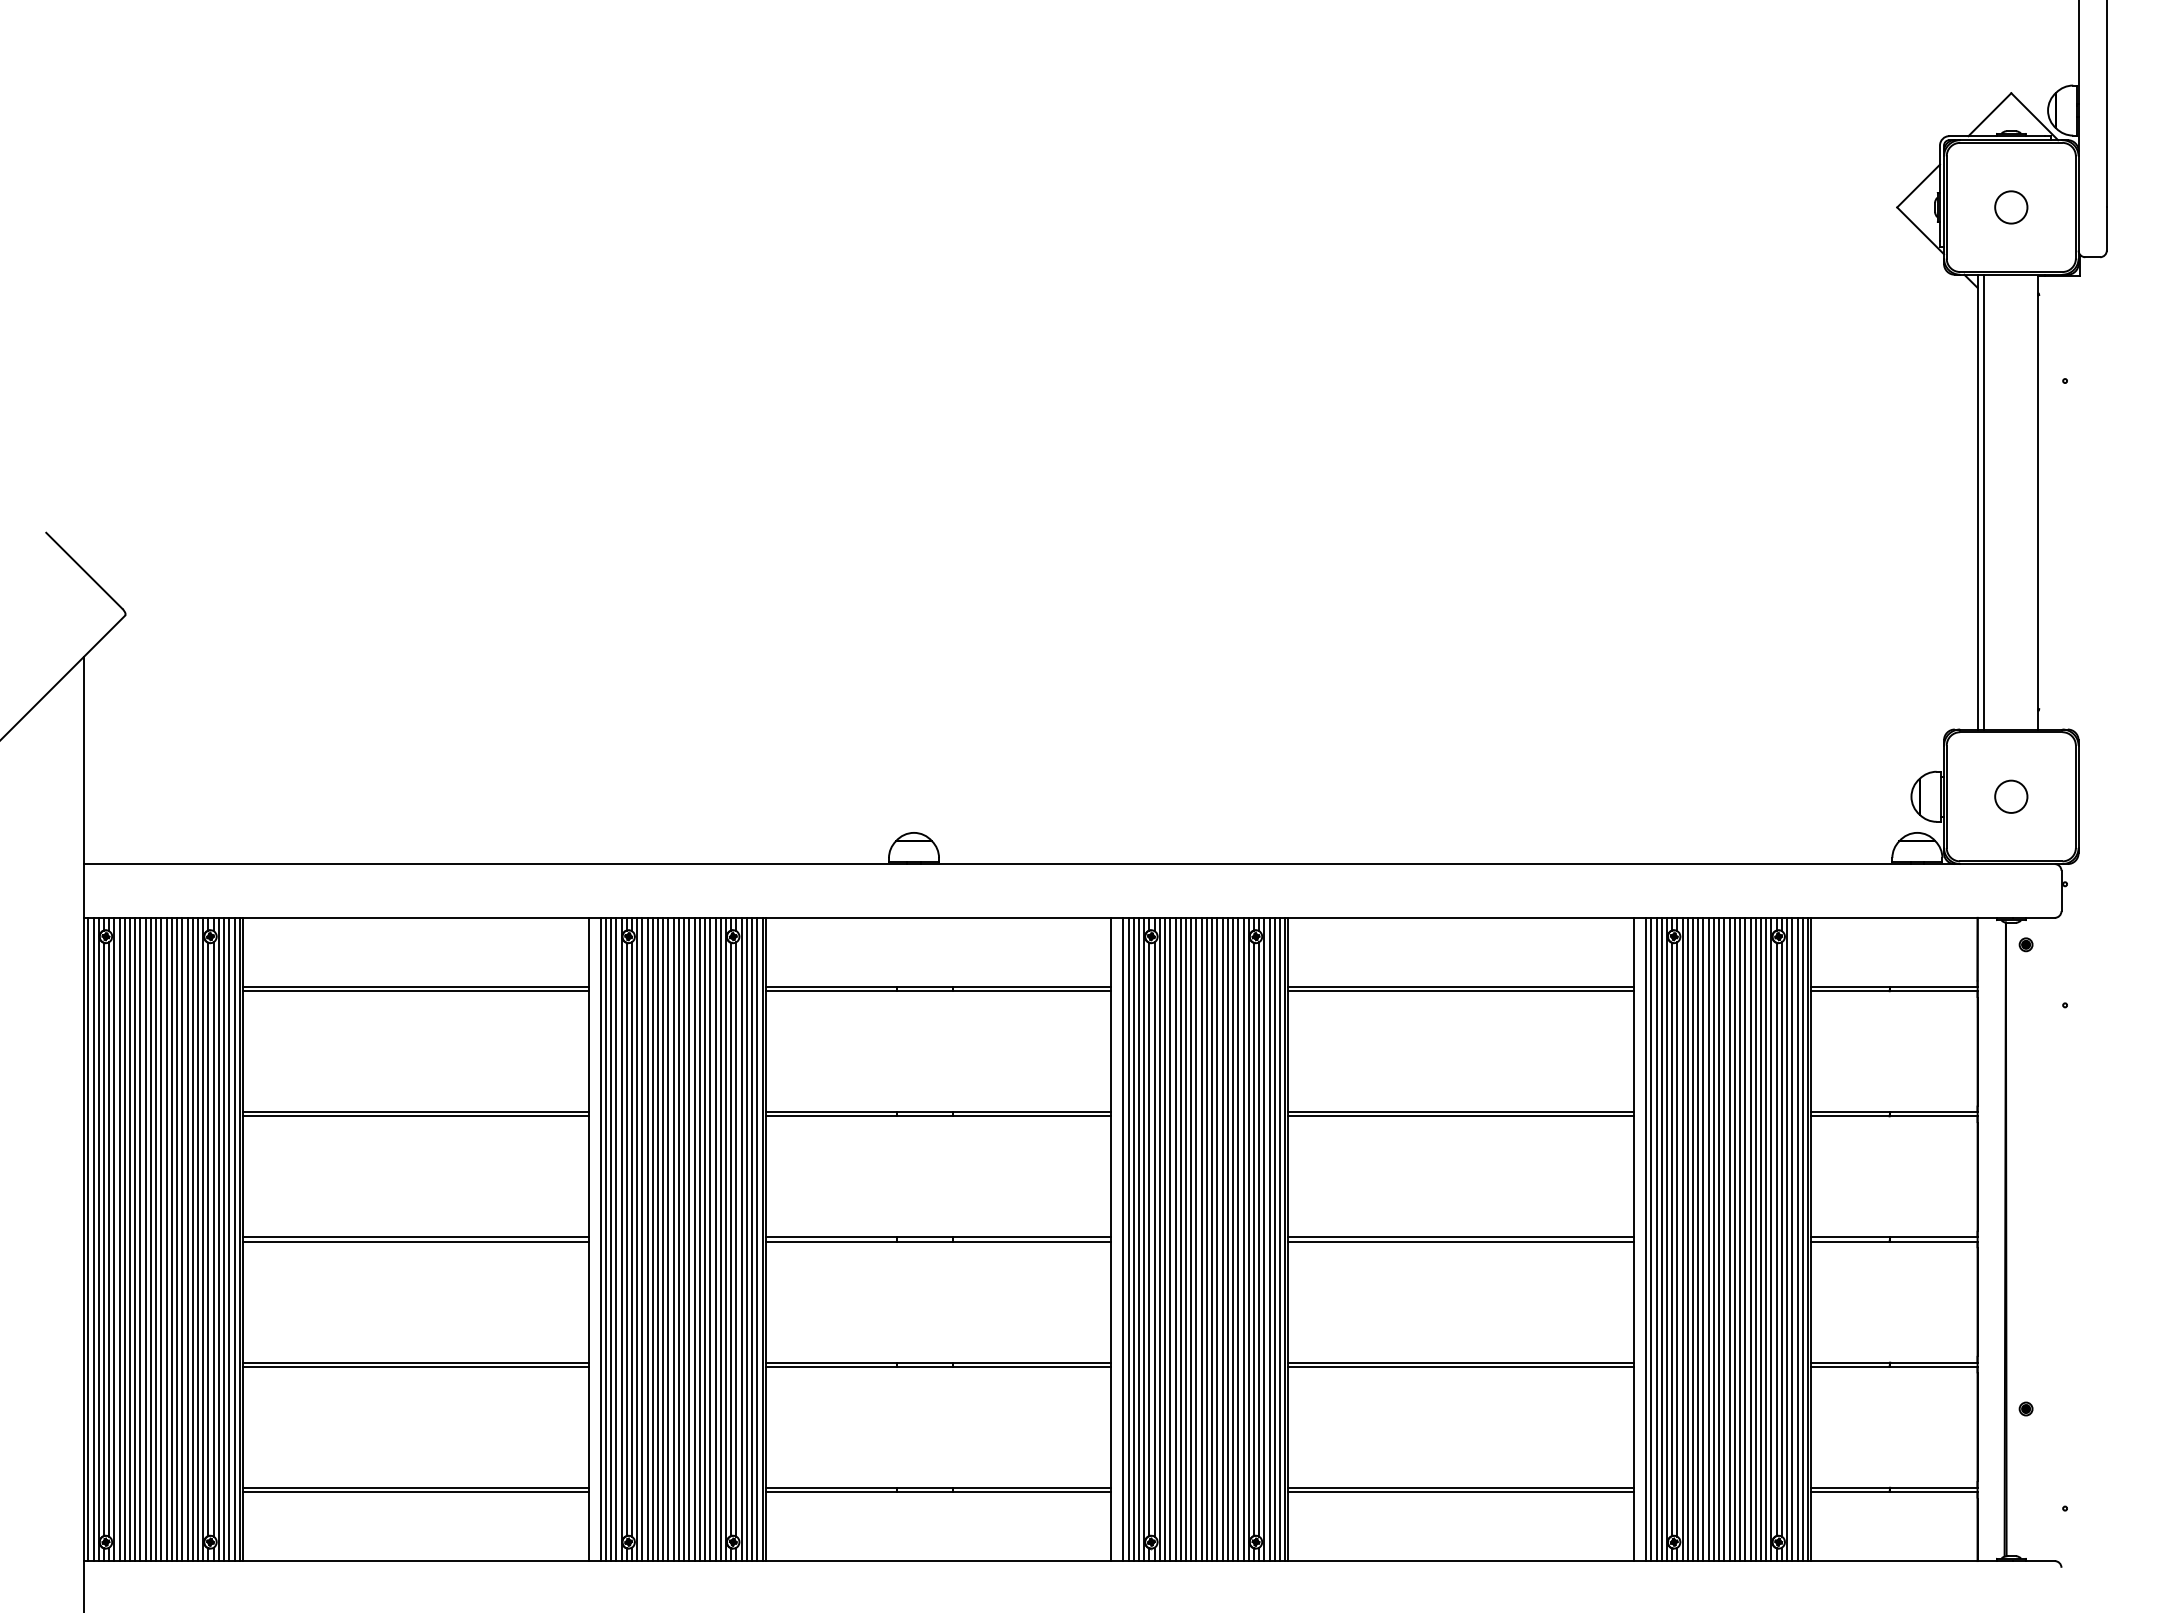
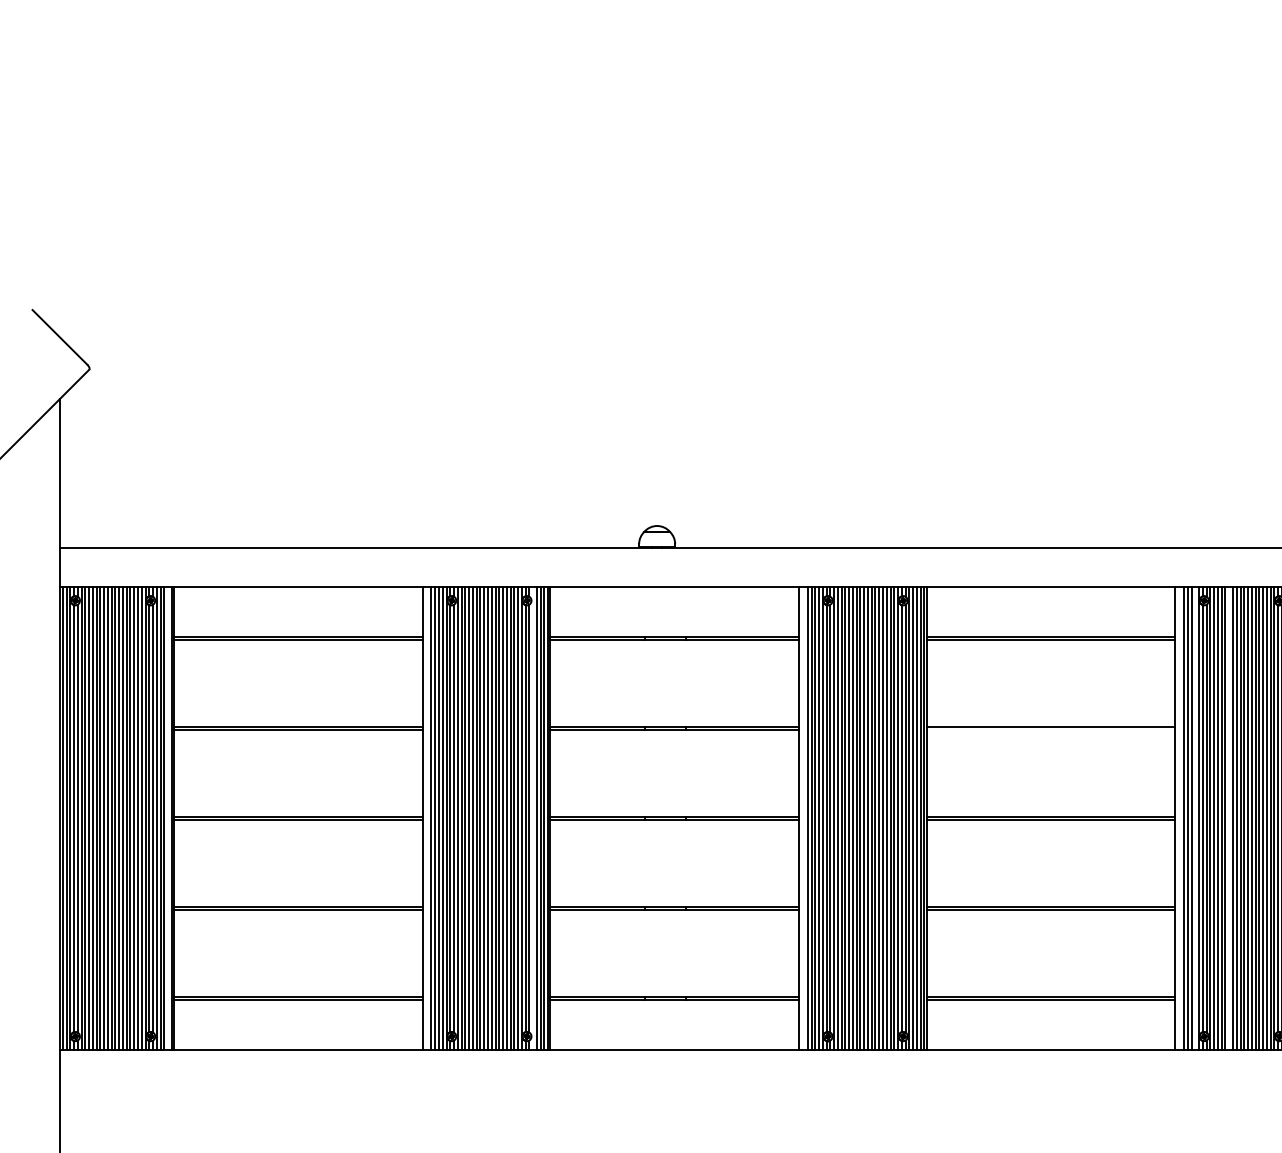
line: (1461, 1116) -> (1051, 730), removed
line: (234, 1239) -> (168, 818), removed
line: (741, 1239) -> (532, 818), removed
line: (1661, 1239) -> (1195, 818), removed
line: (1708, 1239) -> (1229, 818), removed

